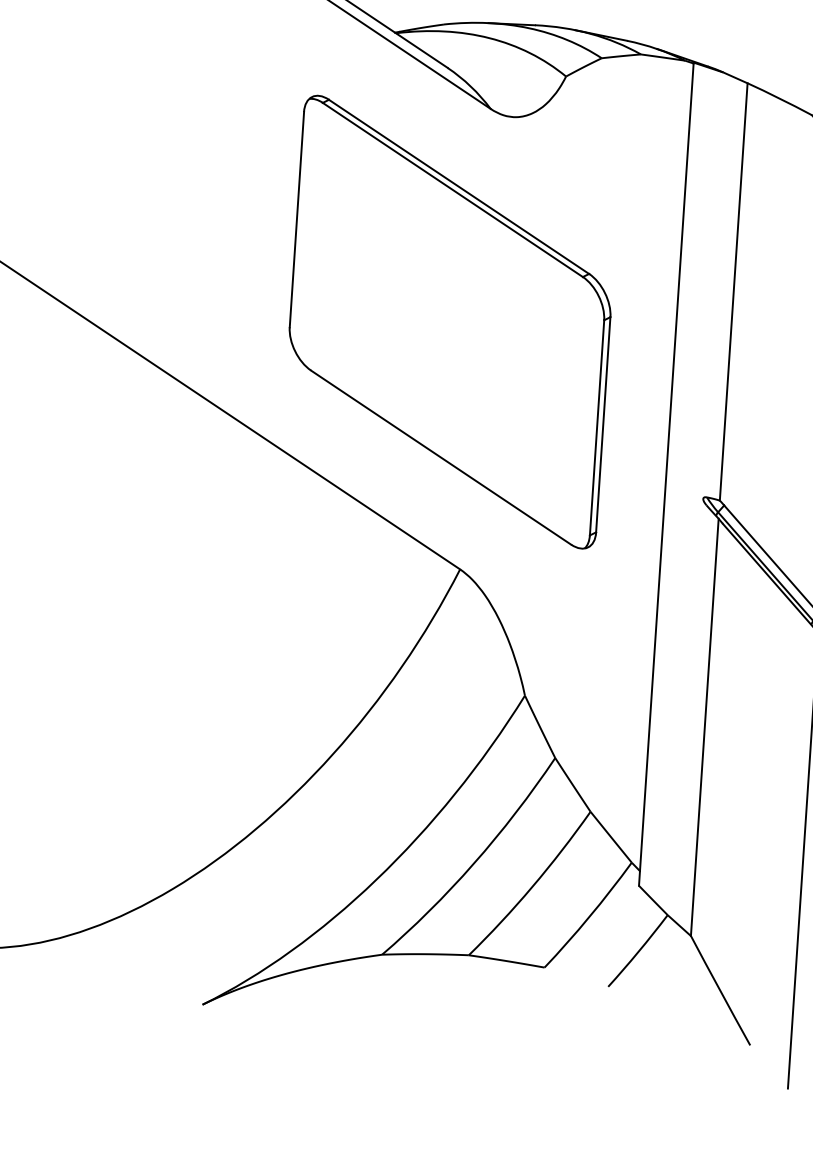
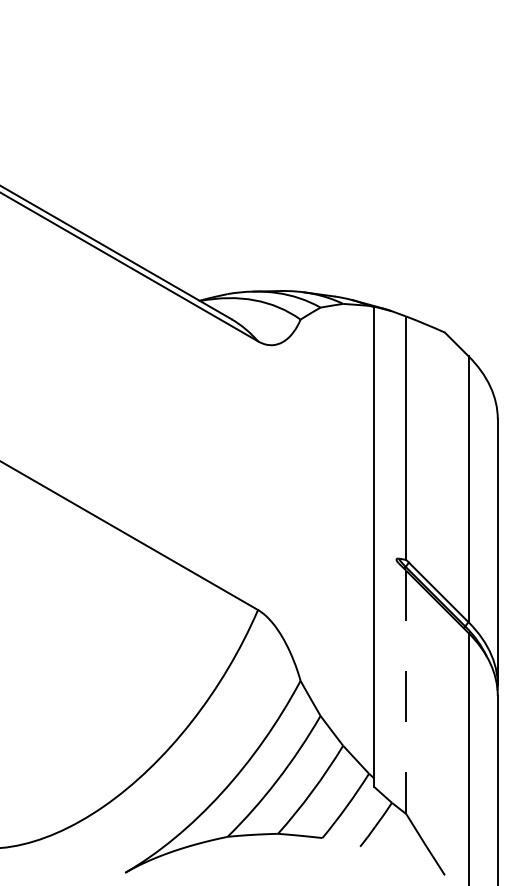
part: (449, 321) -> (242, 466), removed
line: (705, 727) -> (406, 692), solid -> dashed

